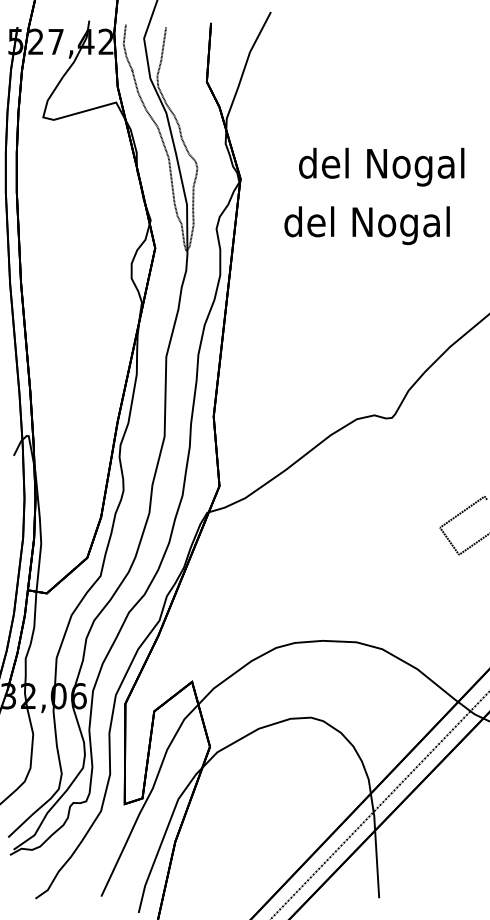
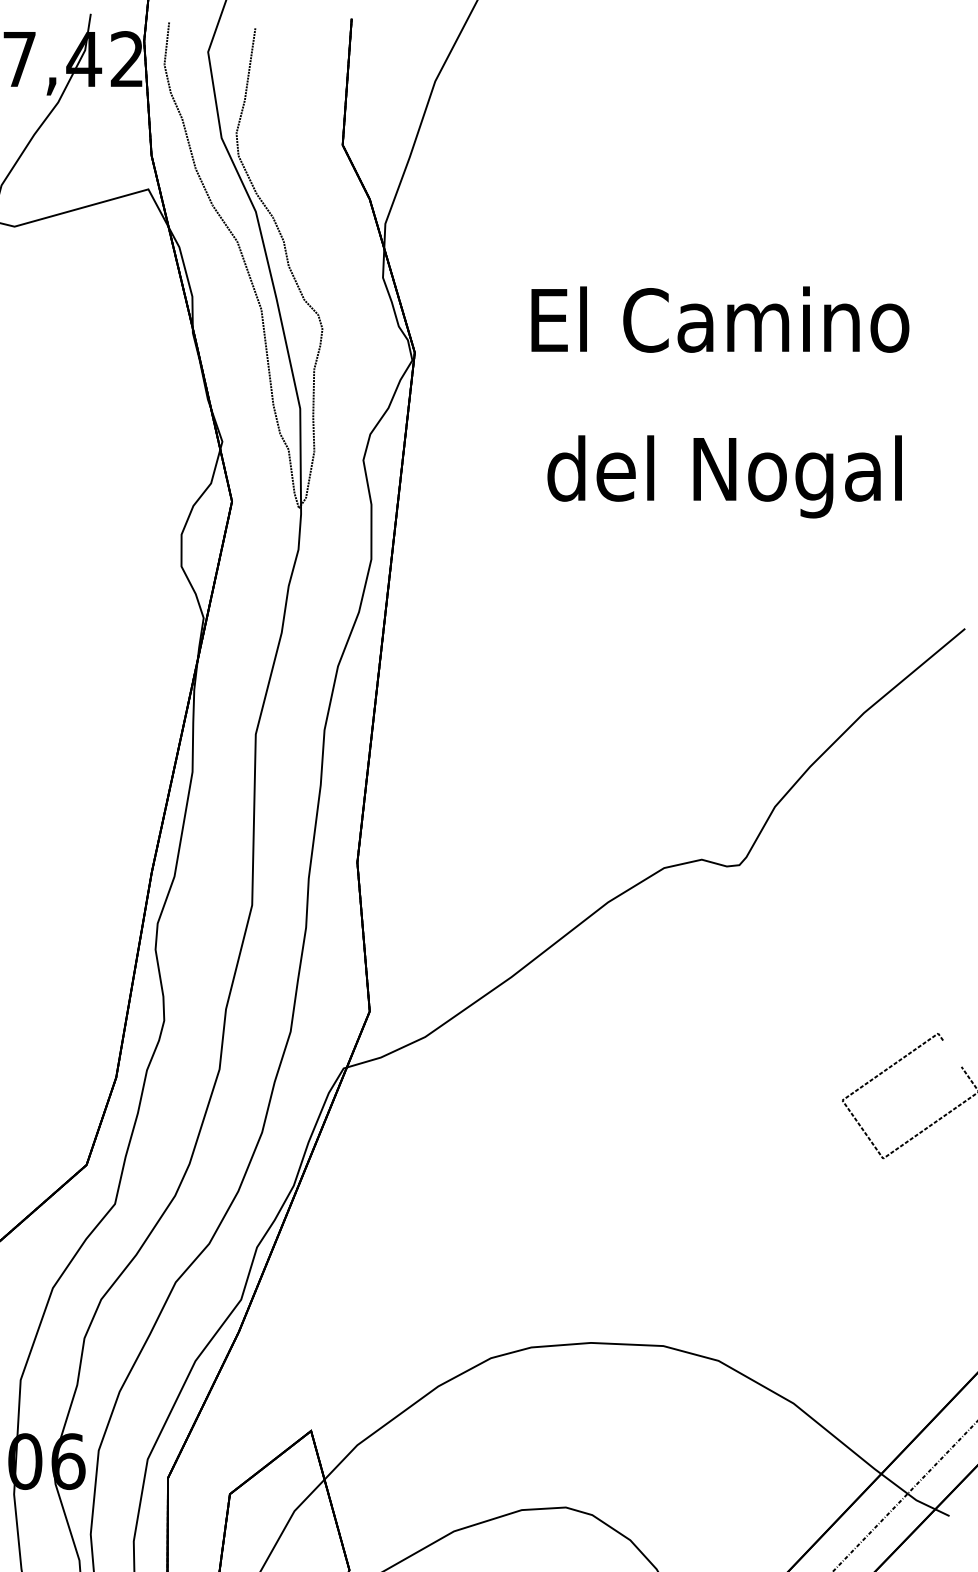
text: (383, 166) -> (721, 326), del Nogal -> El Camino
text: (366, 225) -> (723, 476), moved

